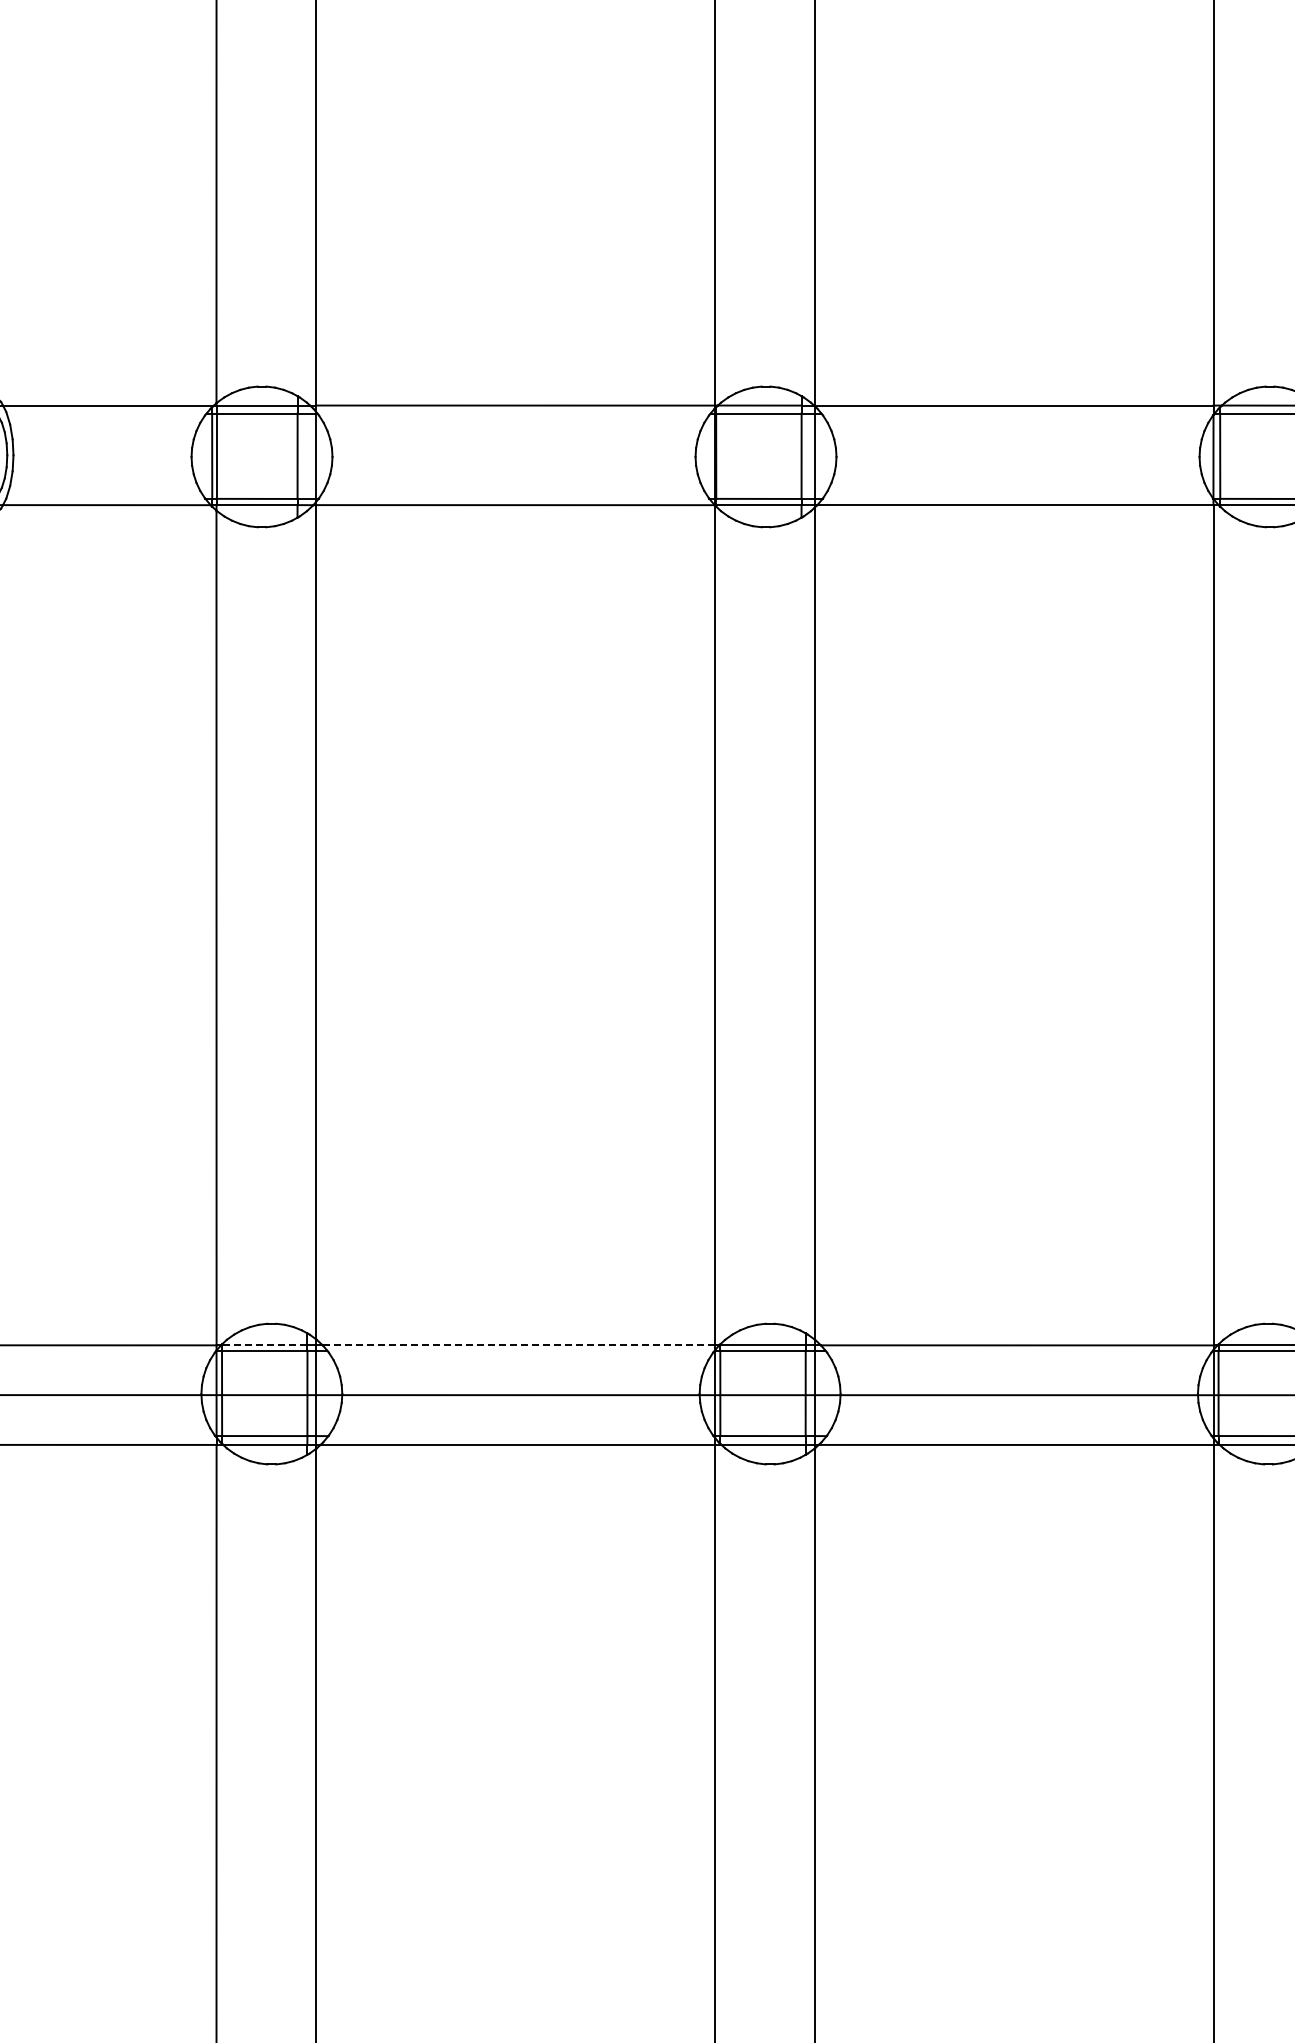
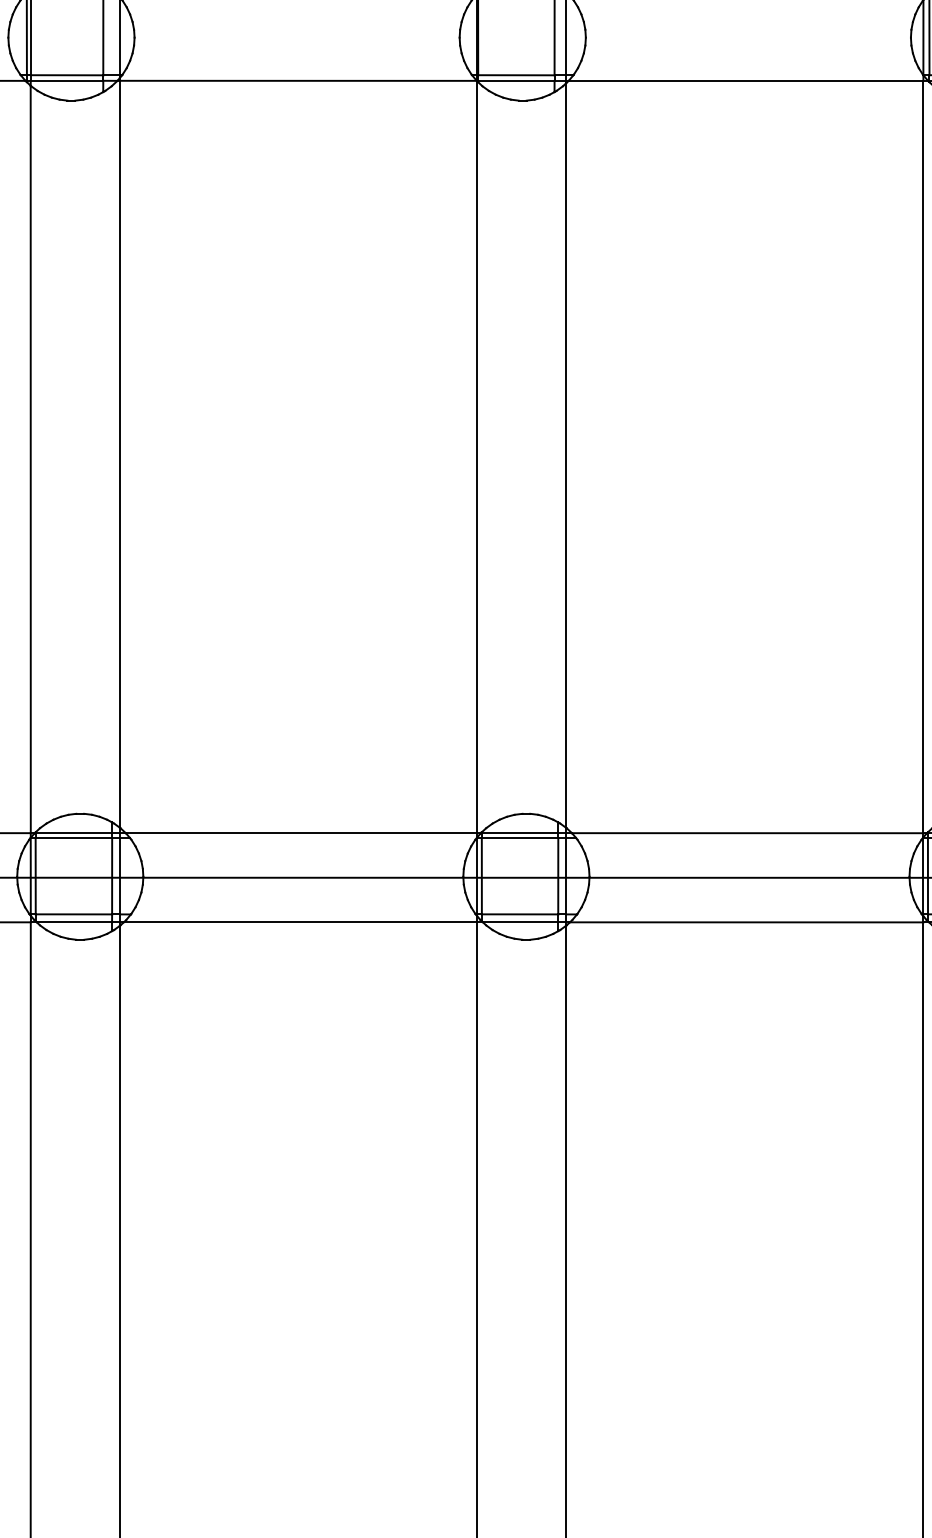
line: (264, 1345) -> (73, 833), dashed -> solid
line: (518, 1345) -> (301, 833), dashed -> solid

